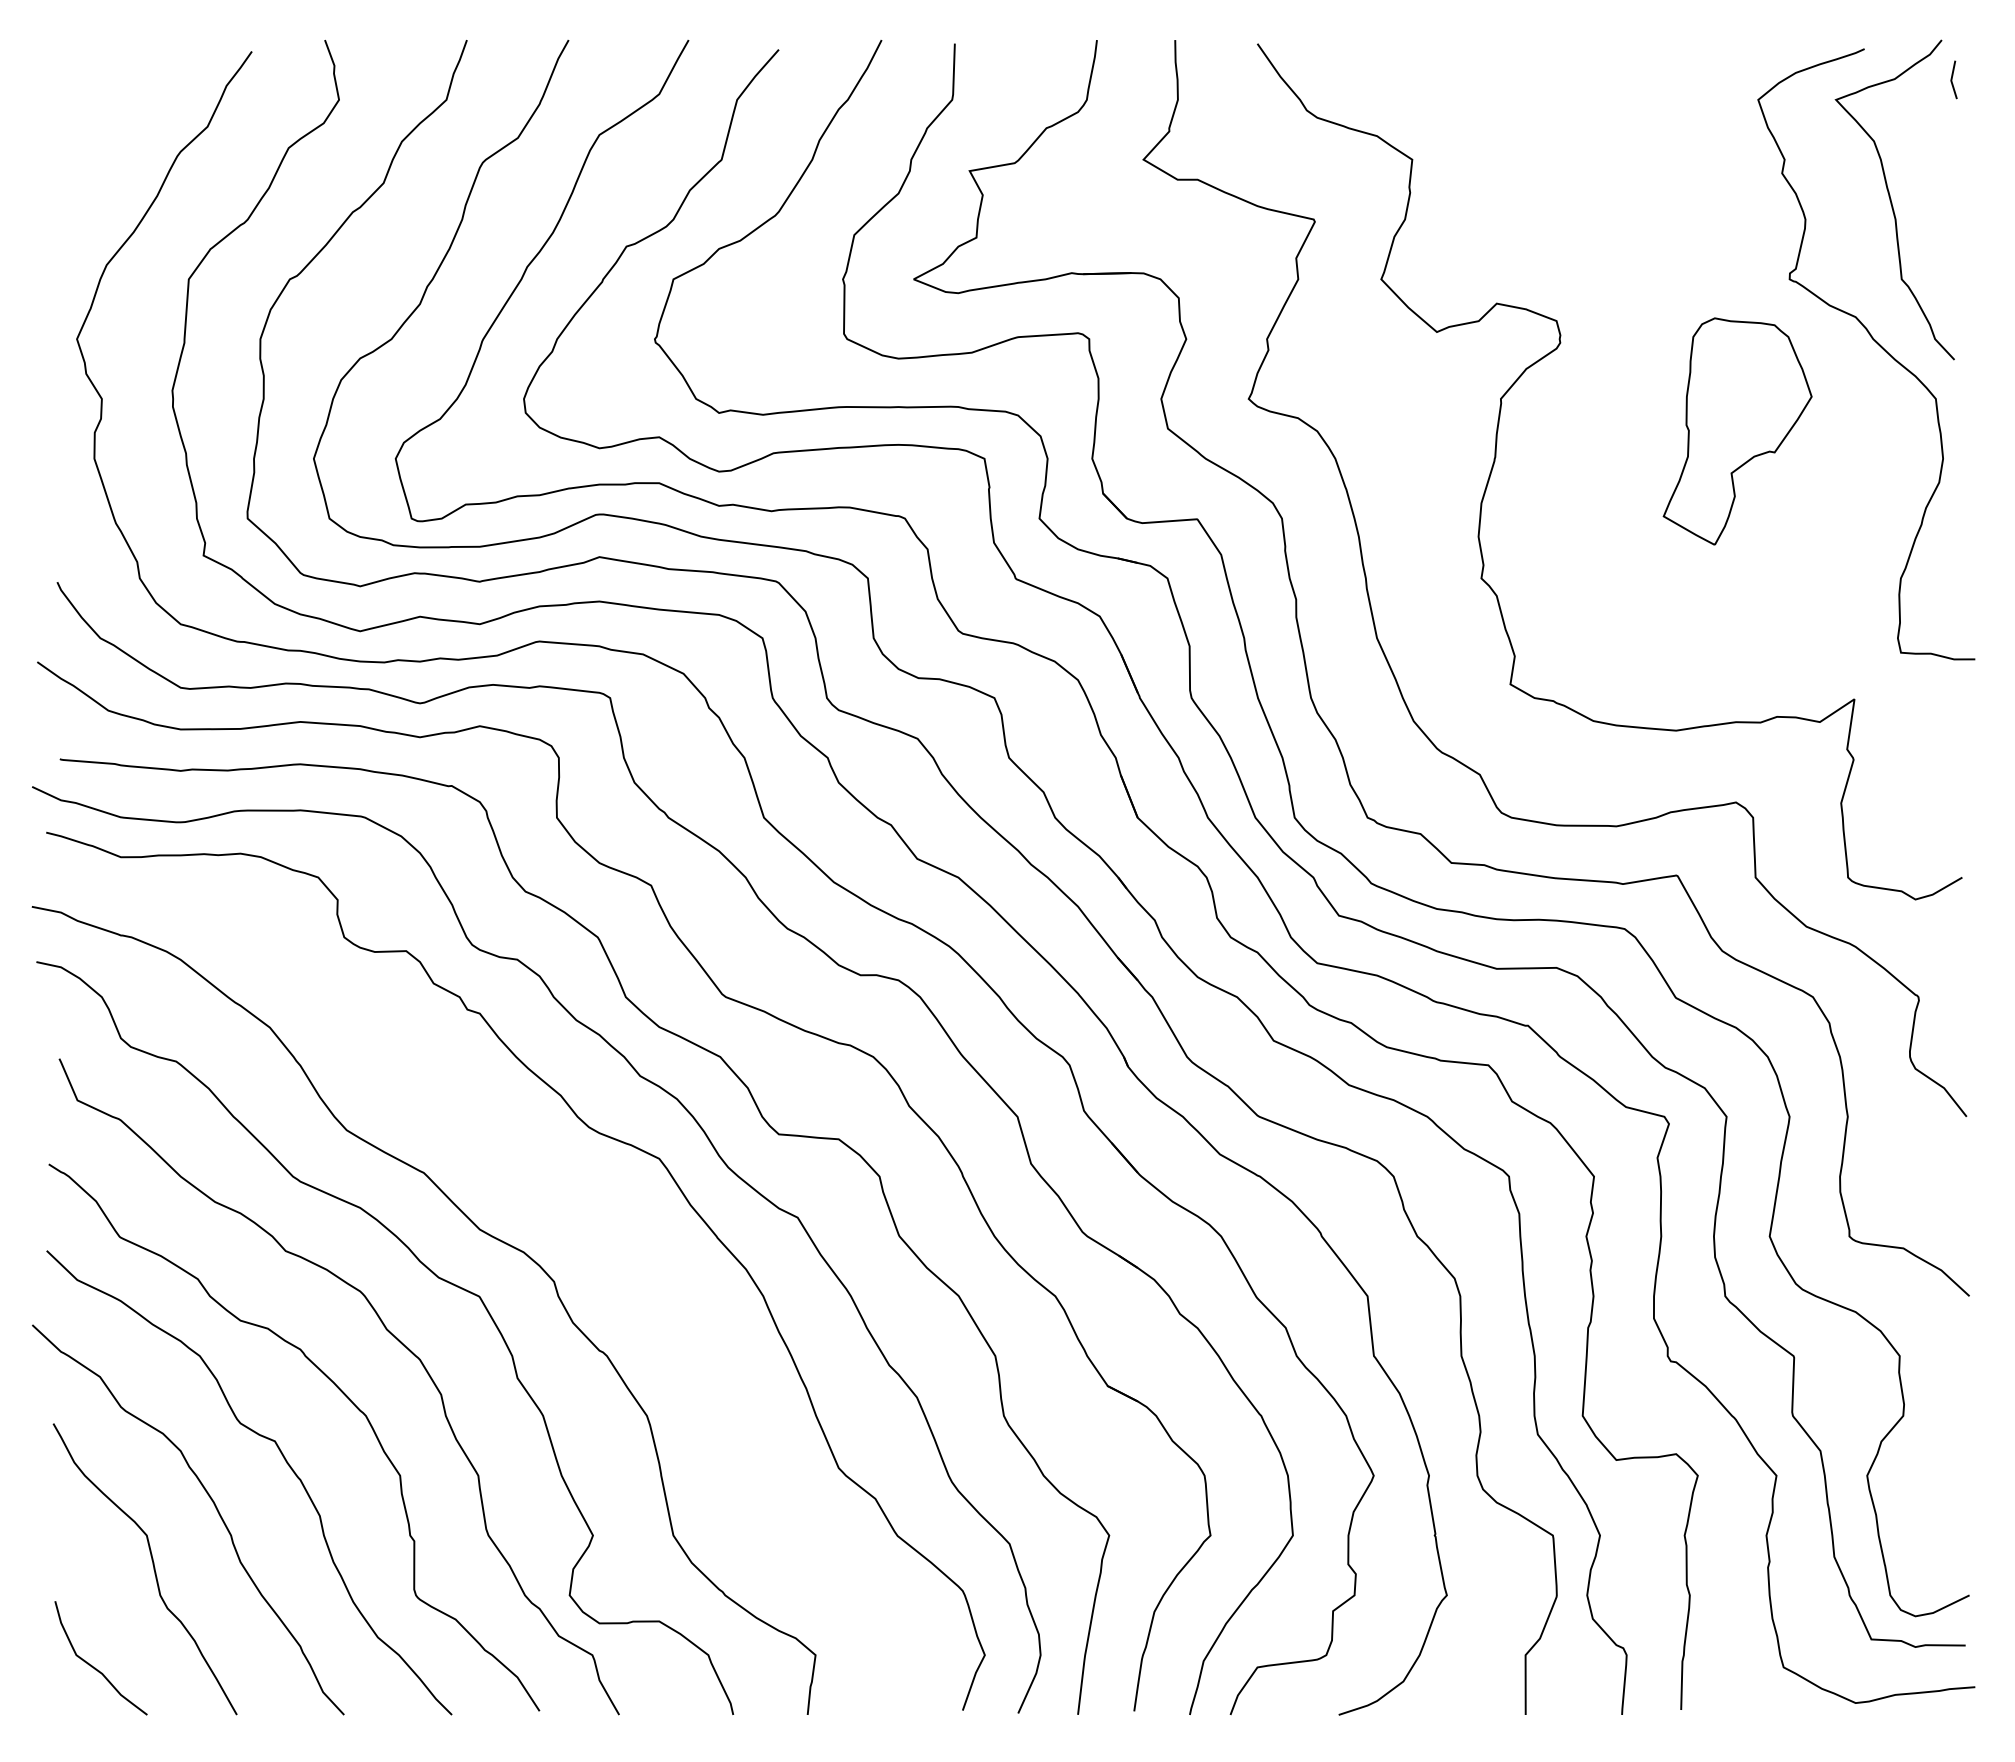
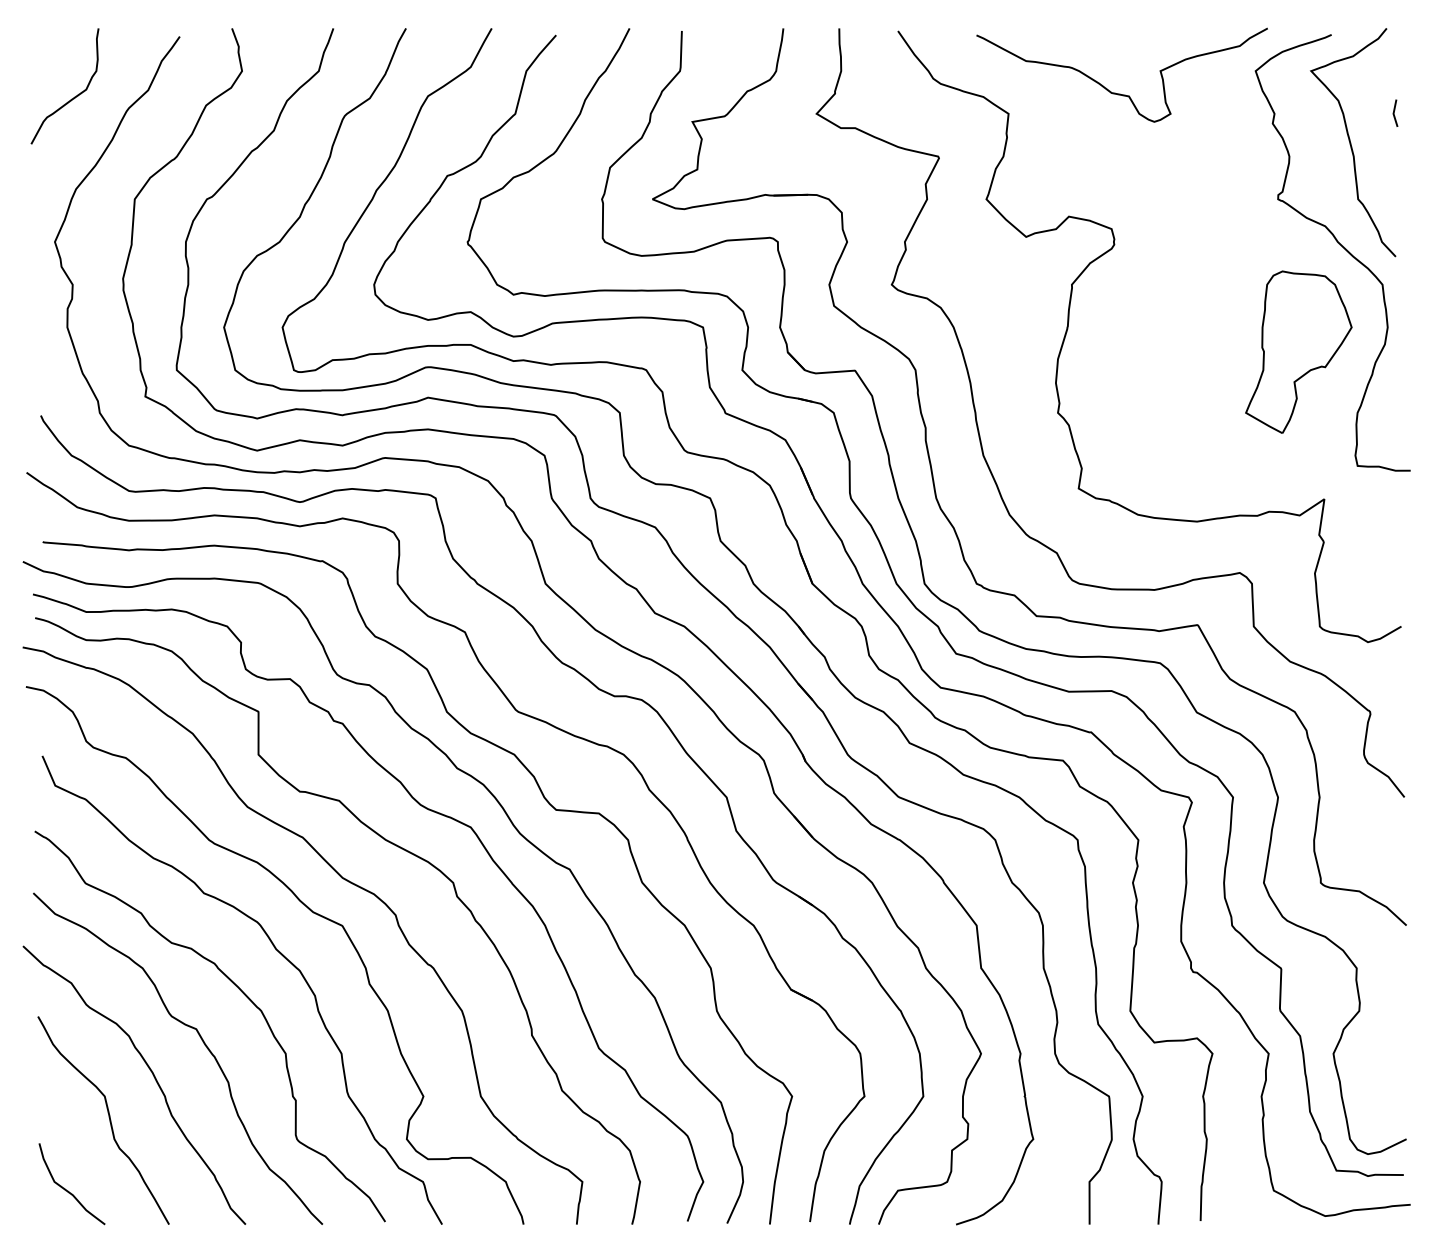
line: (1952, 79) -> (1394, 112), moved
curve: (1567, 131) -> (1119, 93), added
curve: (103, 136) -> (73, 97), added
part: (1737, 431) -> (1298, 352), moved
curve: (541, 1178) -> (386, 841), added

